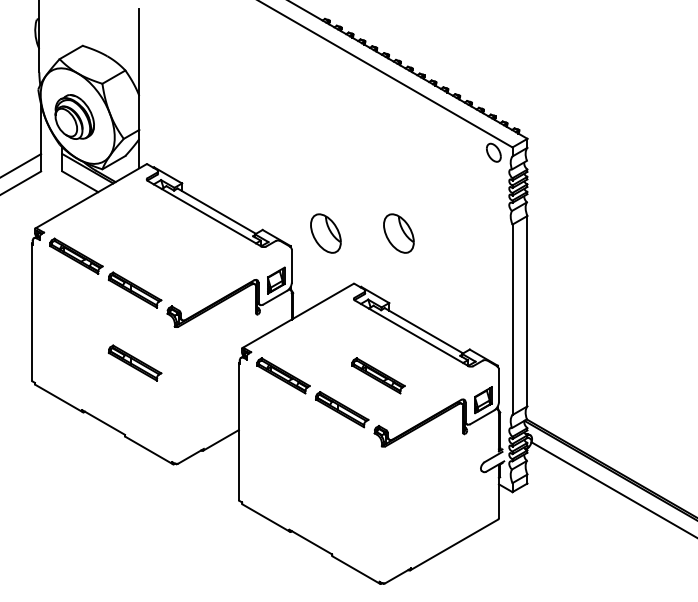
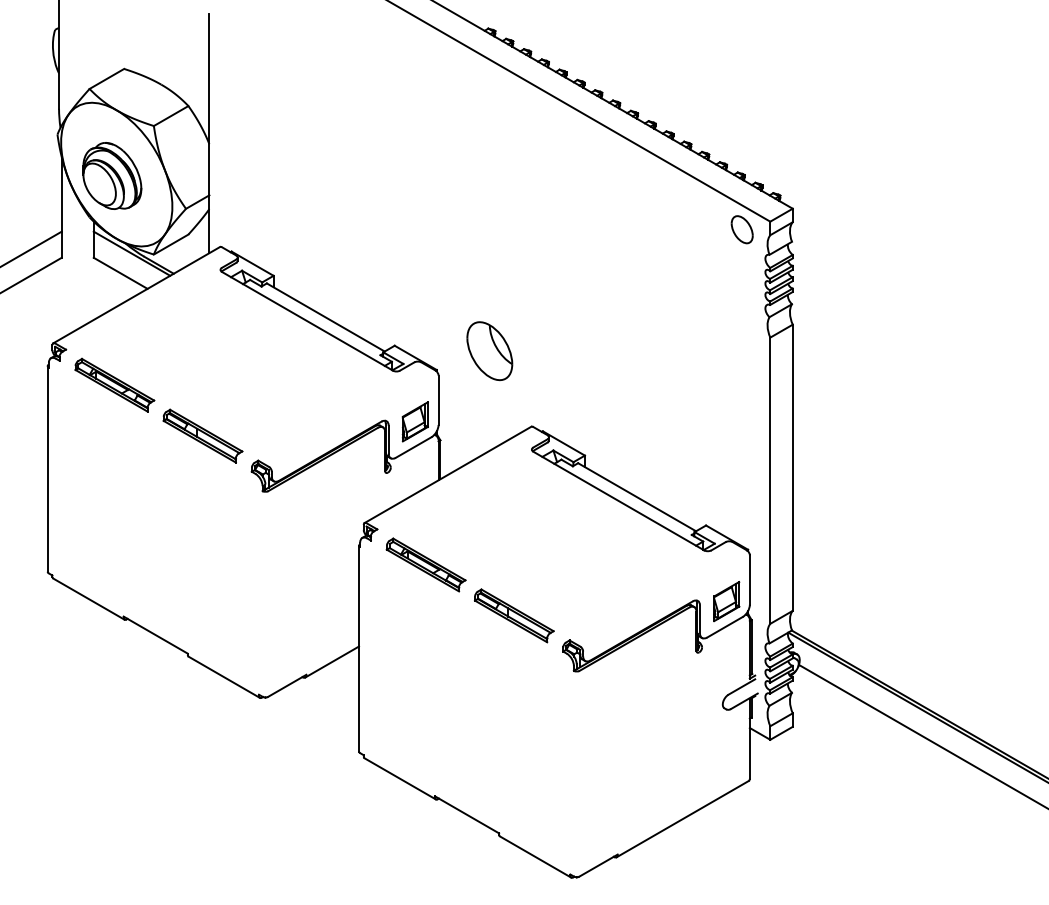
part: (398, 233) -> (598, 351), removed
part: (135, 362) -> (203, 544), removed
part: (378, 375) -> (568, 564), removed

